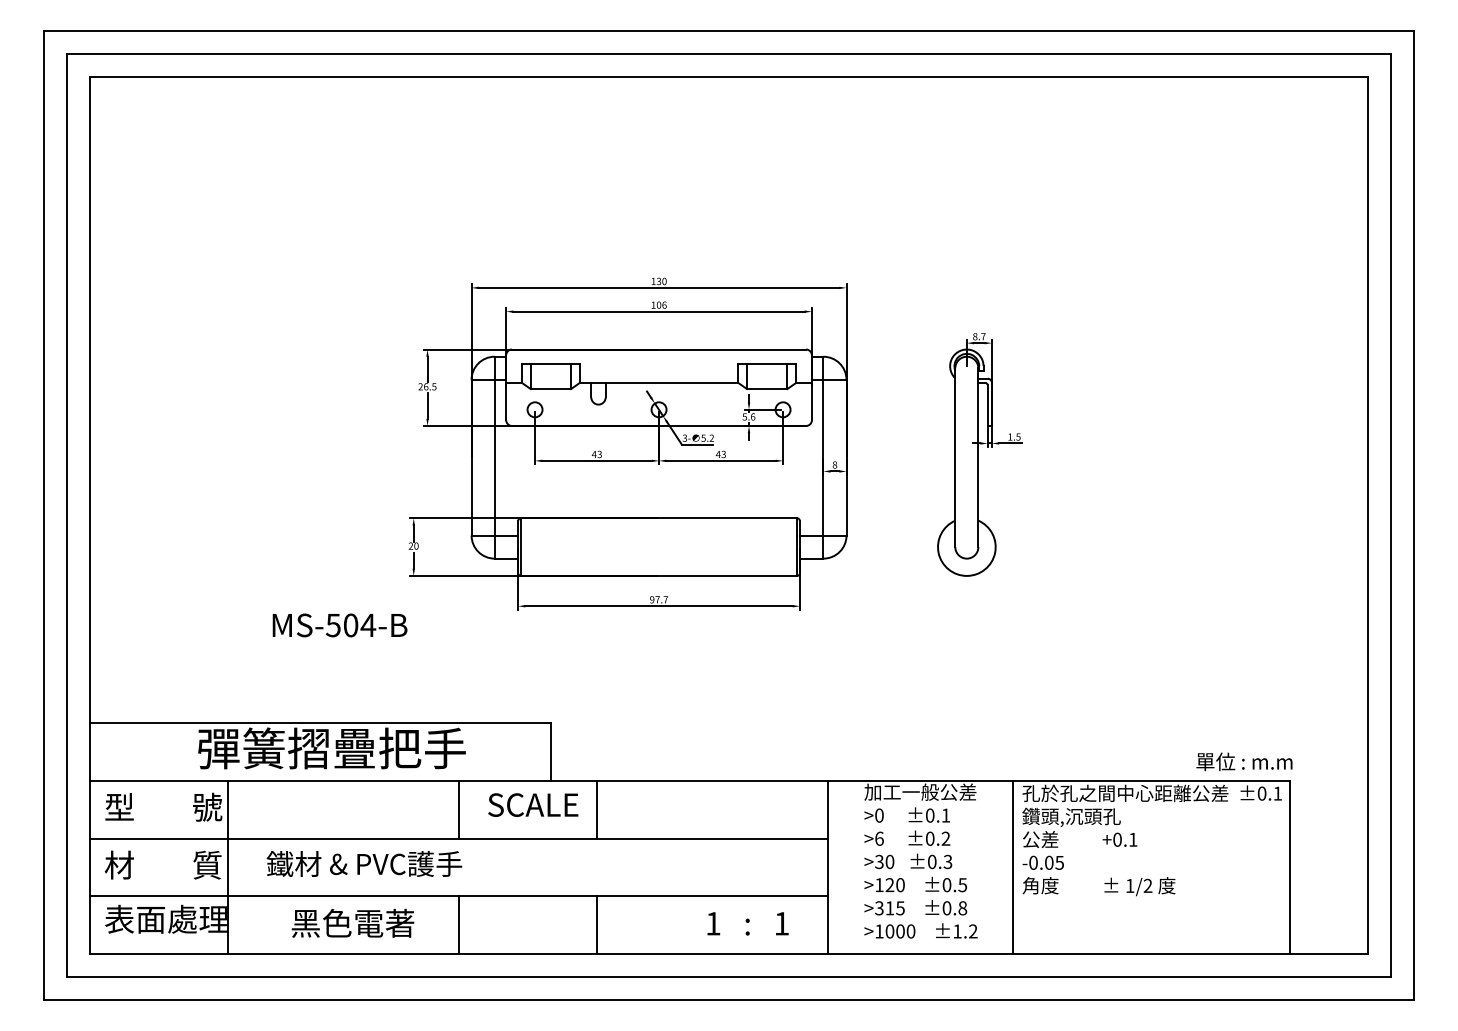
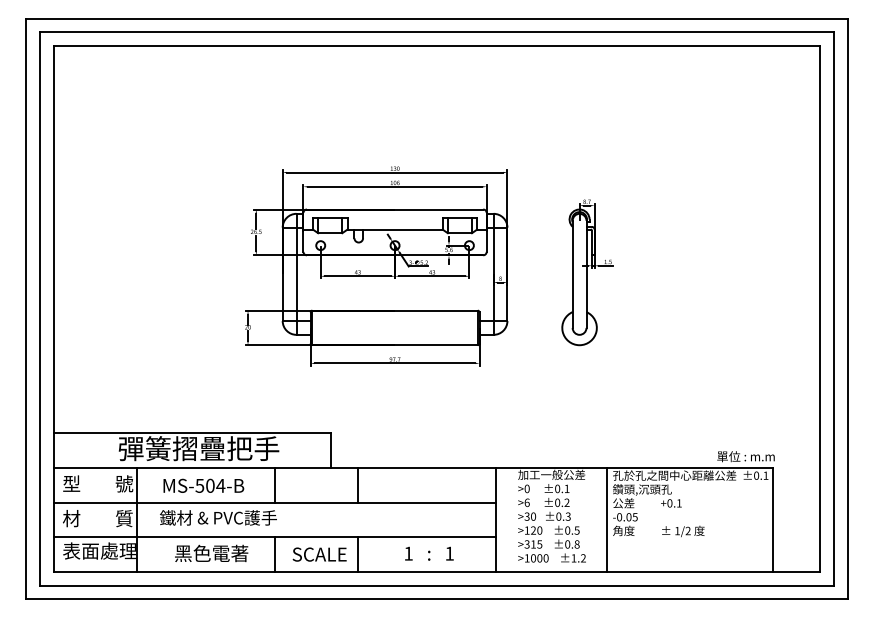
text: (339, 624) -> (203, 485), moved
text: (532, 804) -> (319, 554), moved
text: (748, 923) -> (429, 553), moved

